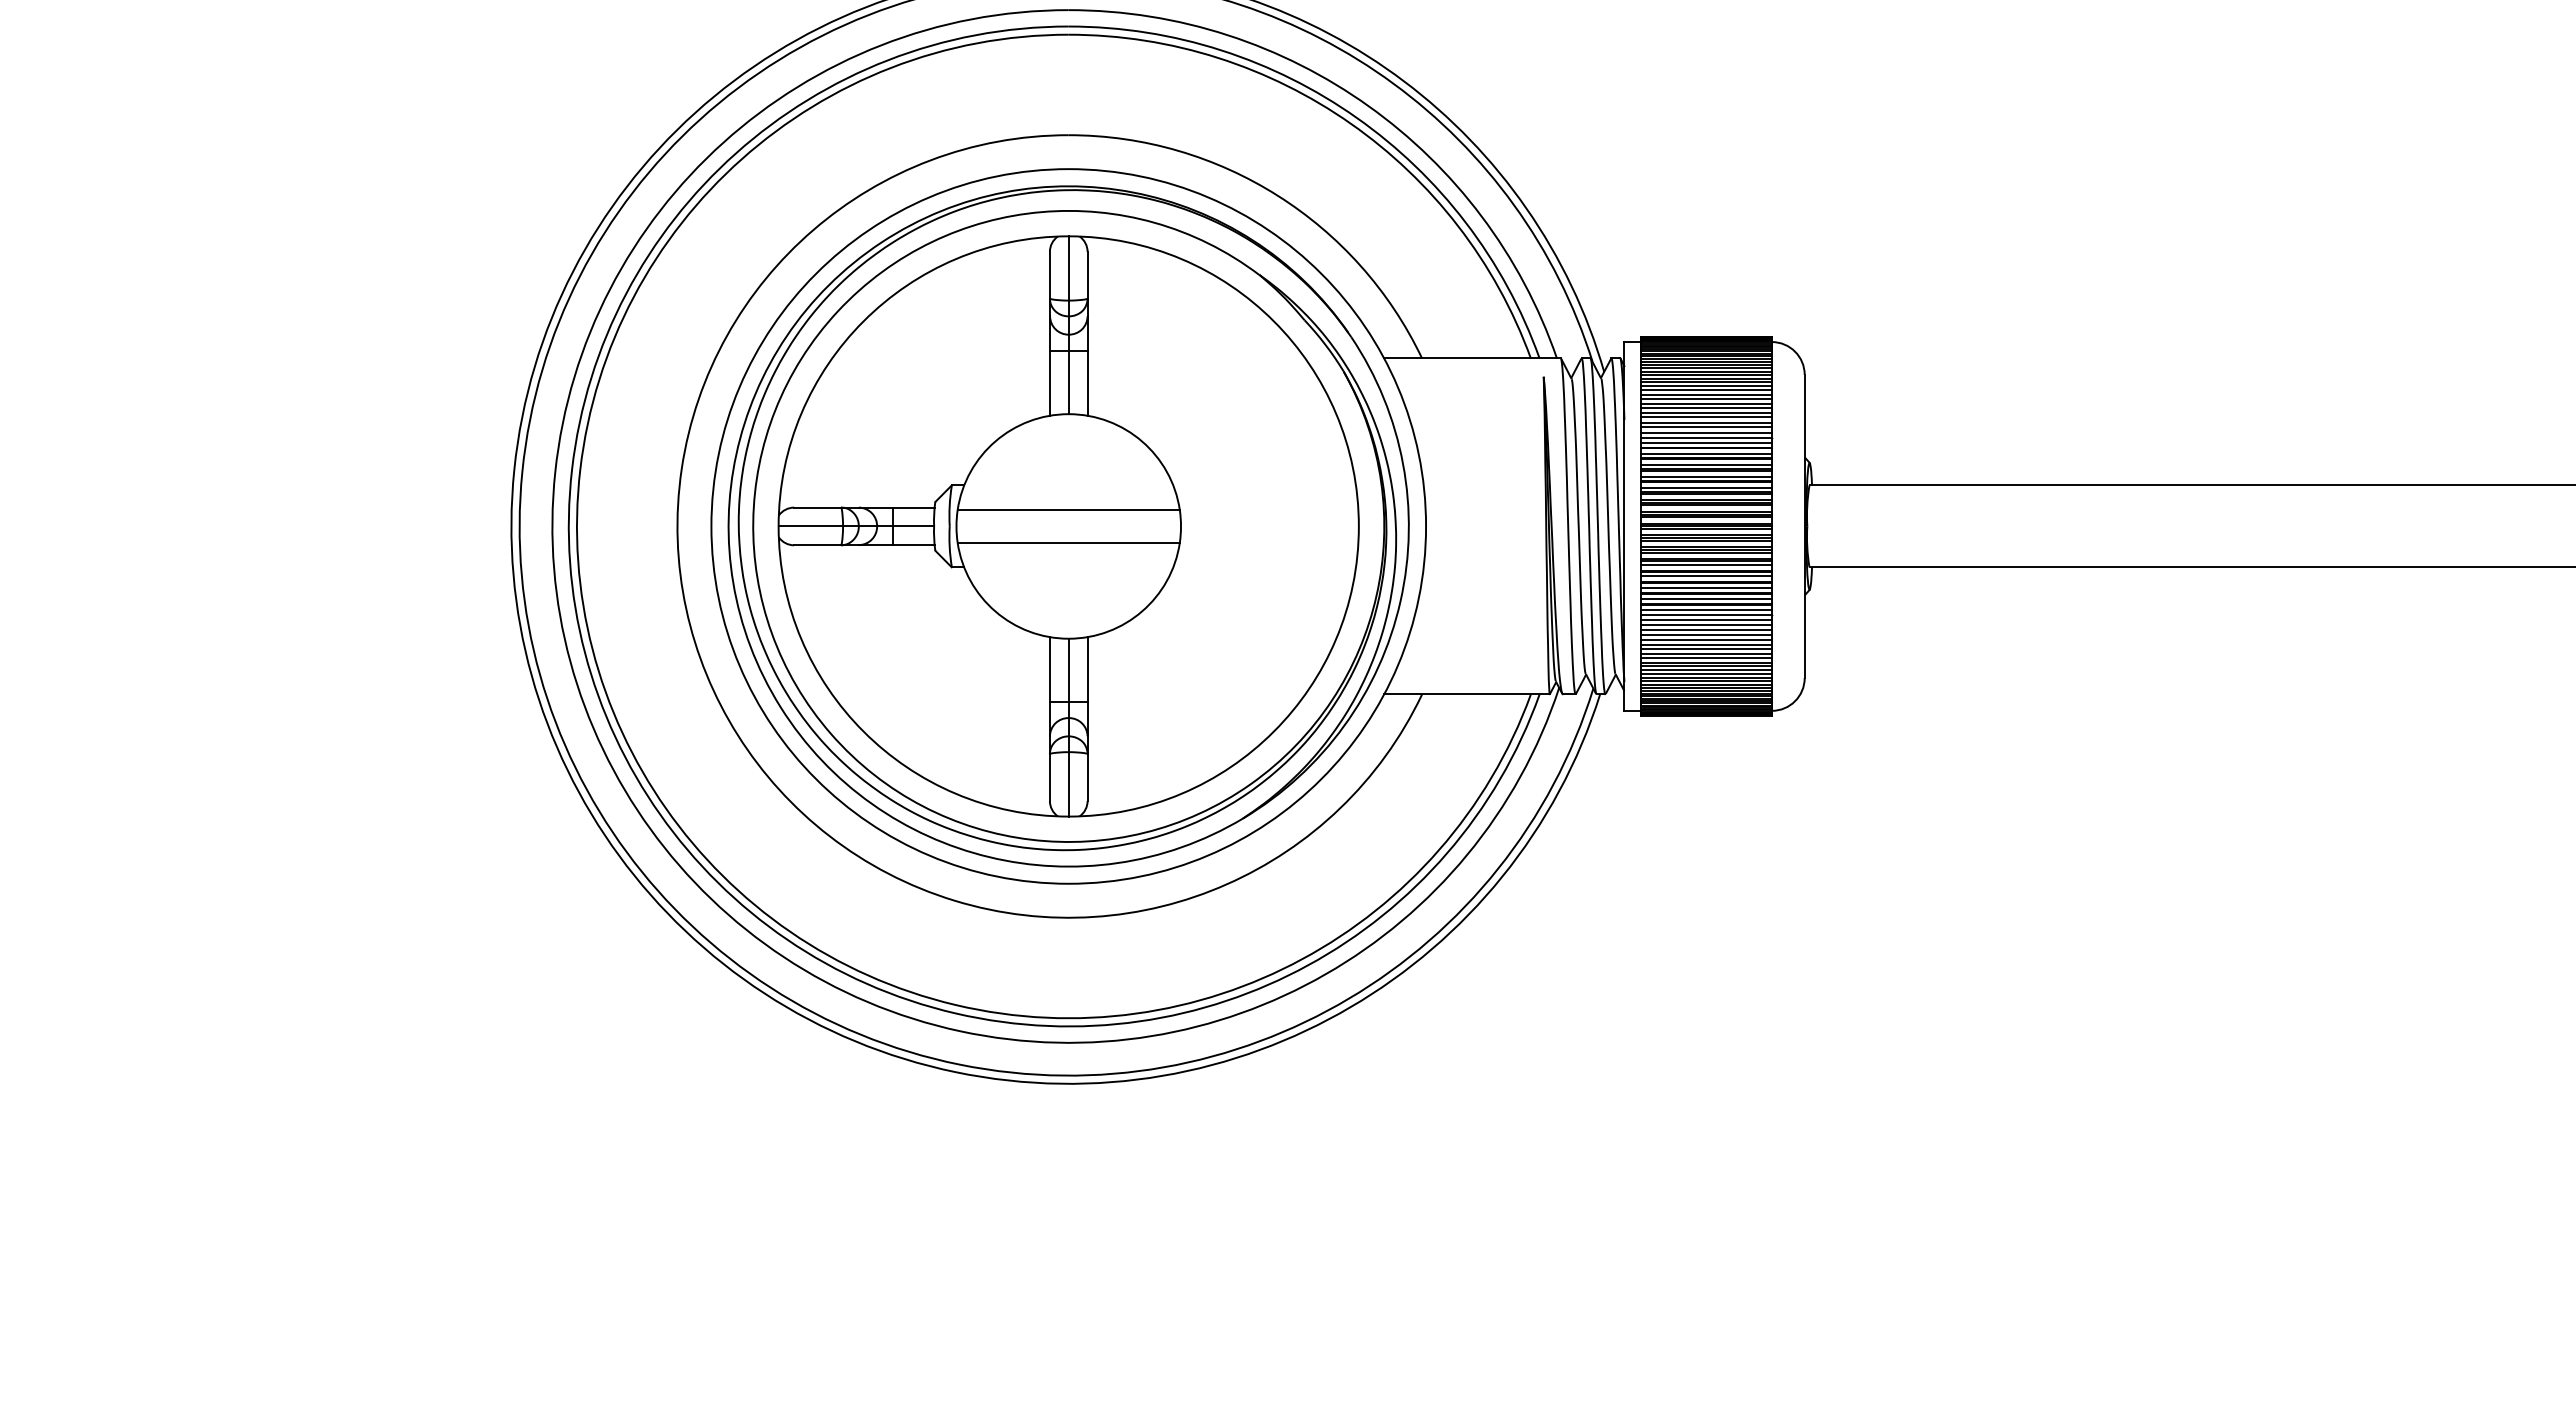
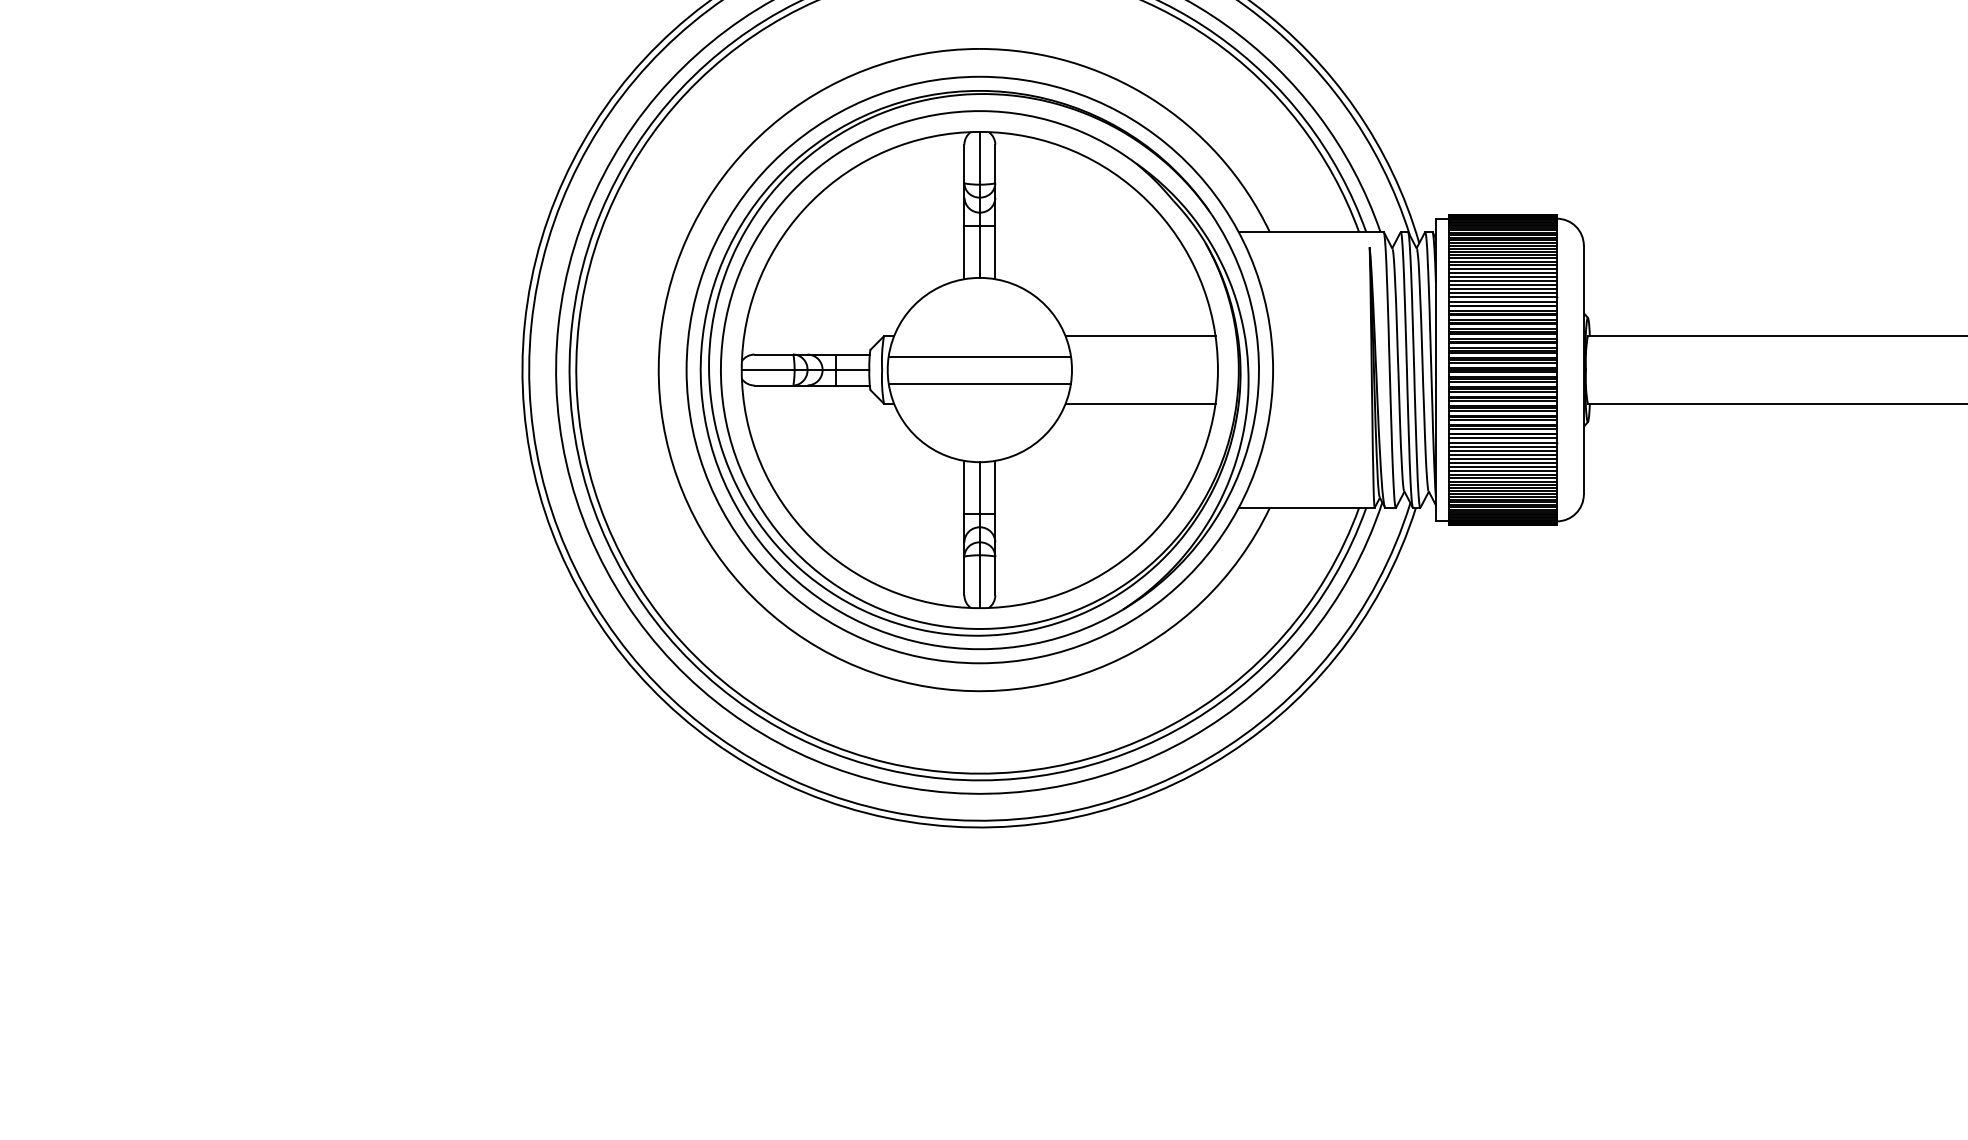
line: (1264, 485) -> (1140, 336), added
line: (1264, 567) -> (1140, 403), added

